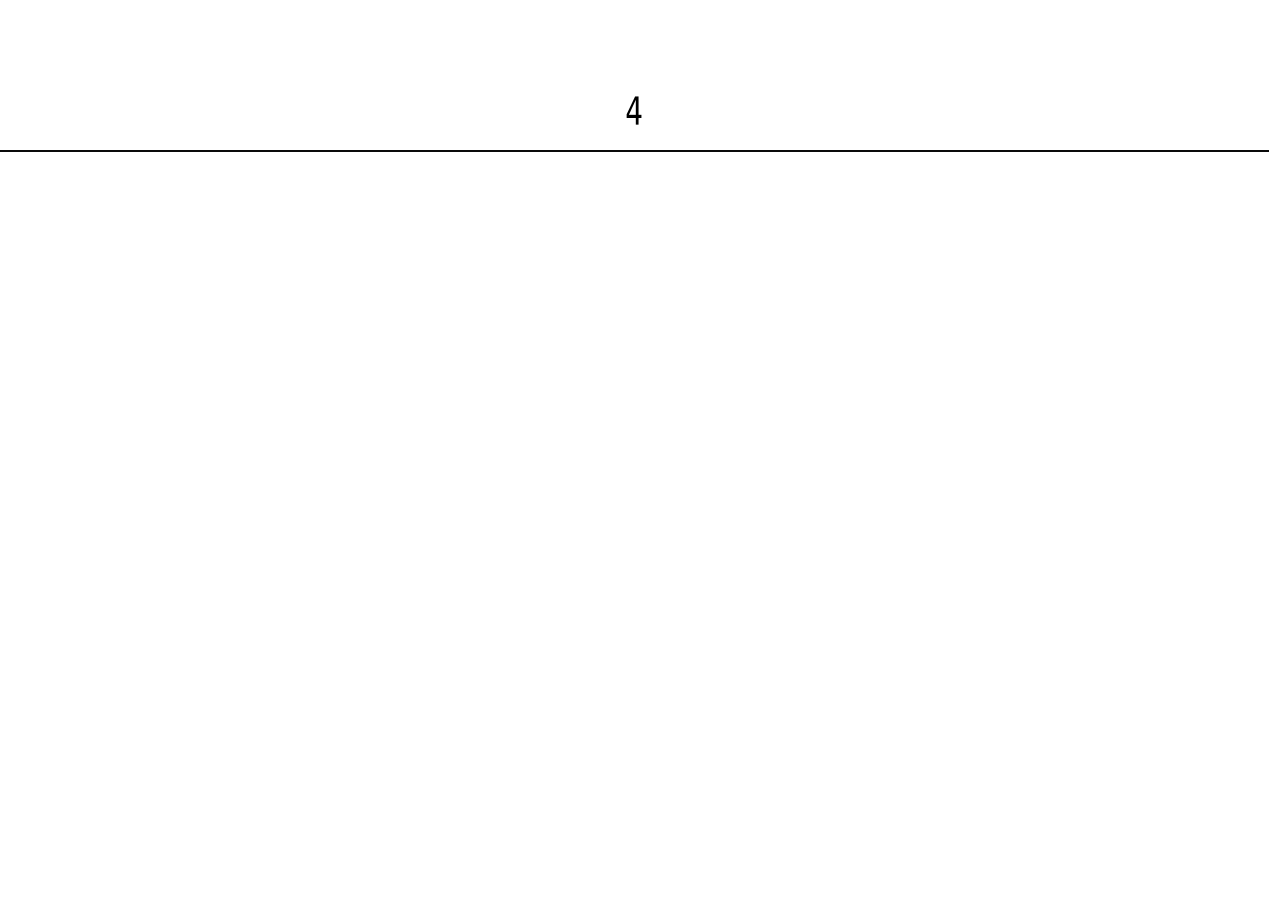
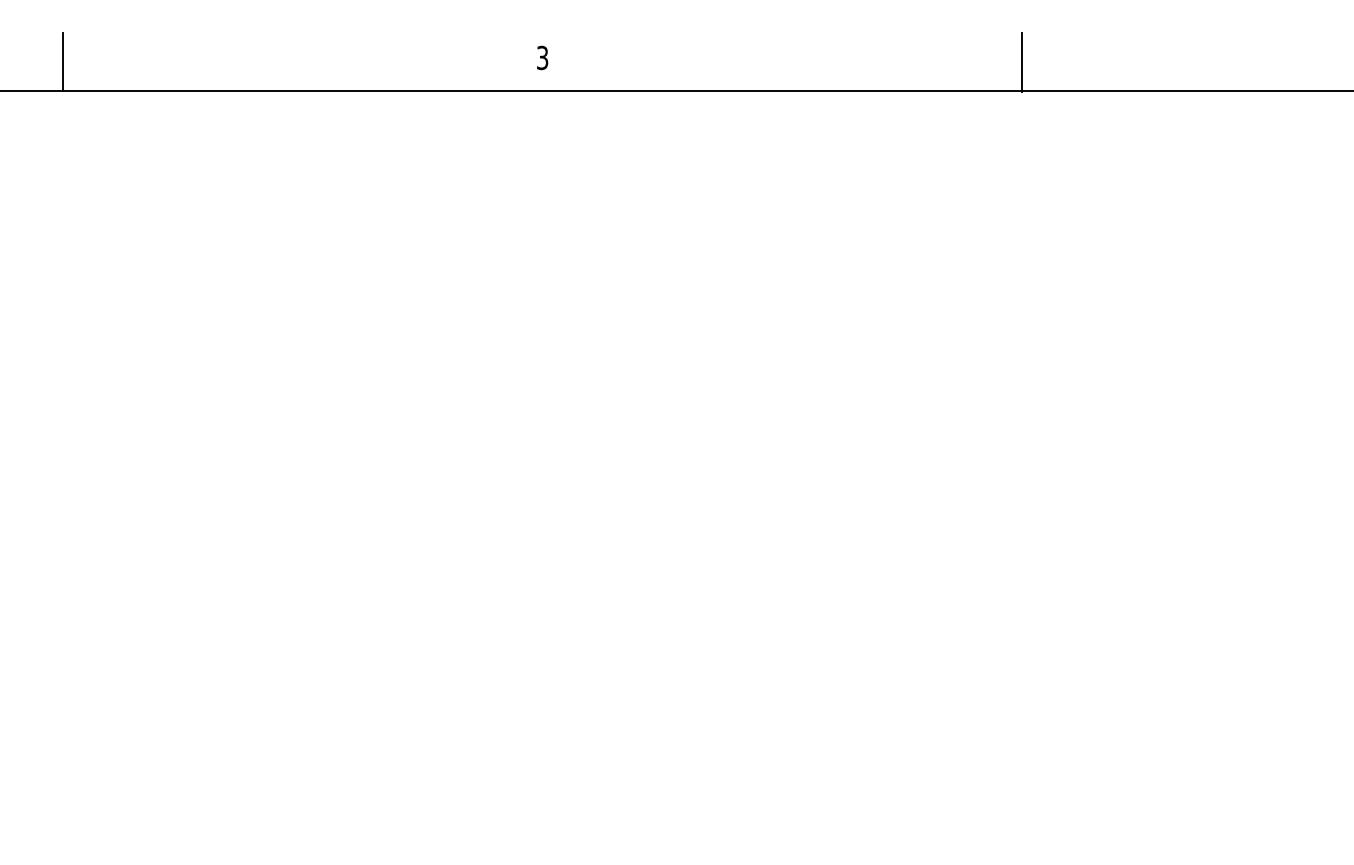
text: (633, 109) -> (542, 57), 4 -> 3
line: (59, 114) -> (63, 61), added
line: (1209, 114) -> (1022, 61), added

